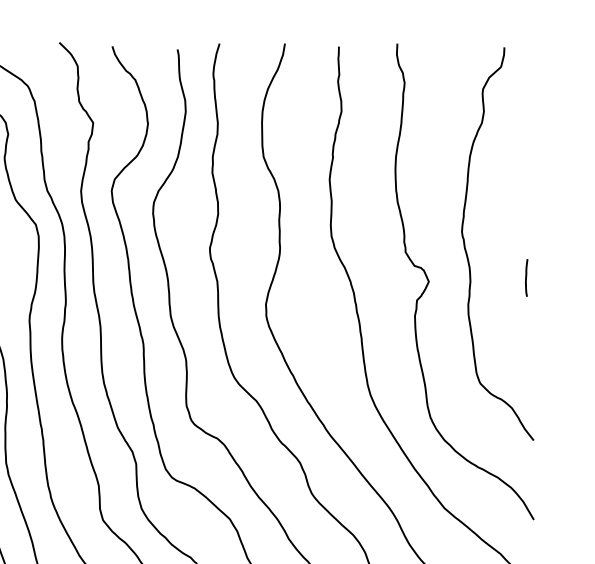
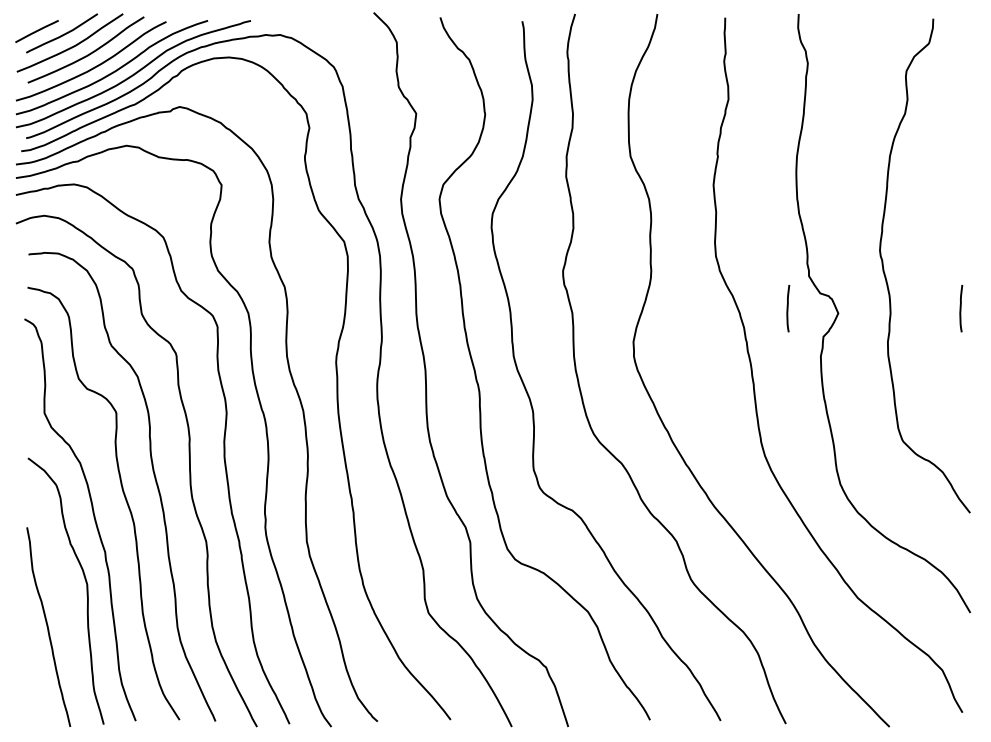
curve: (389, 277) -> (788, 308), added

